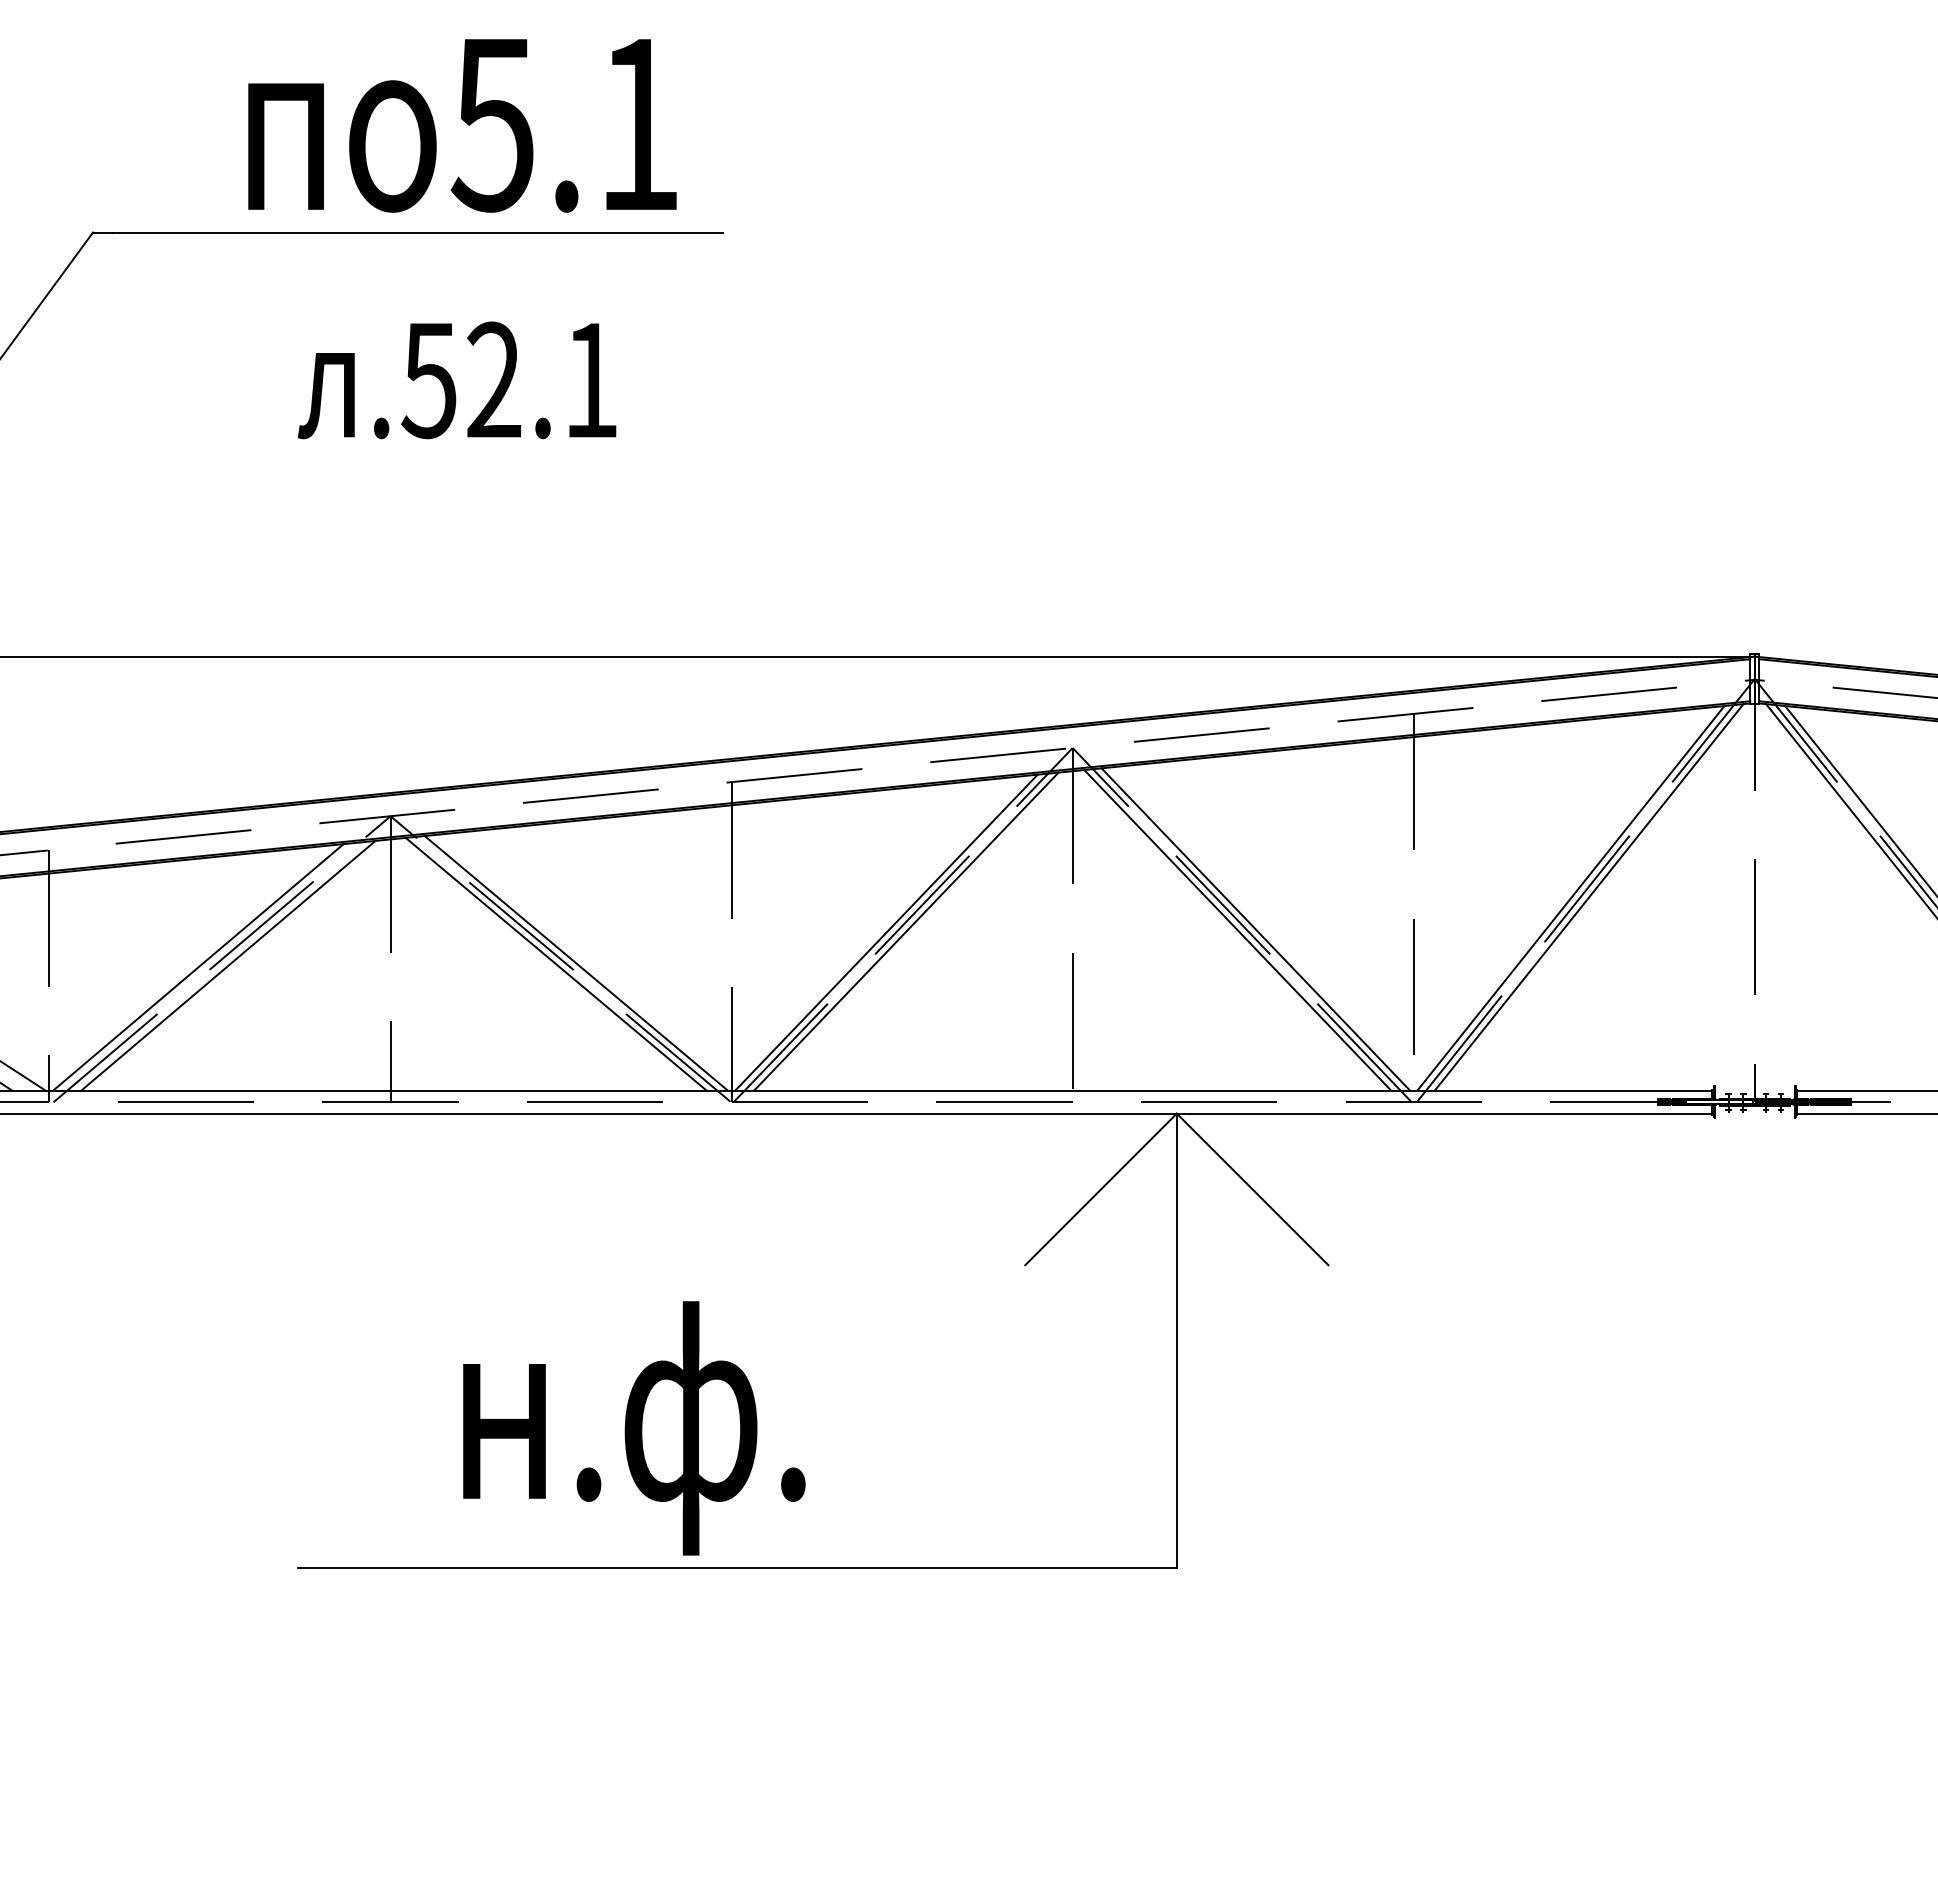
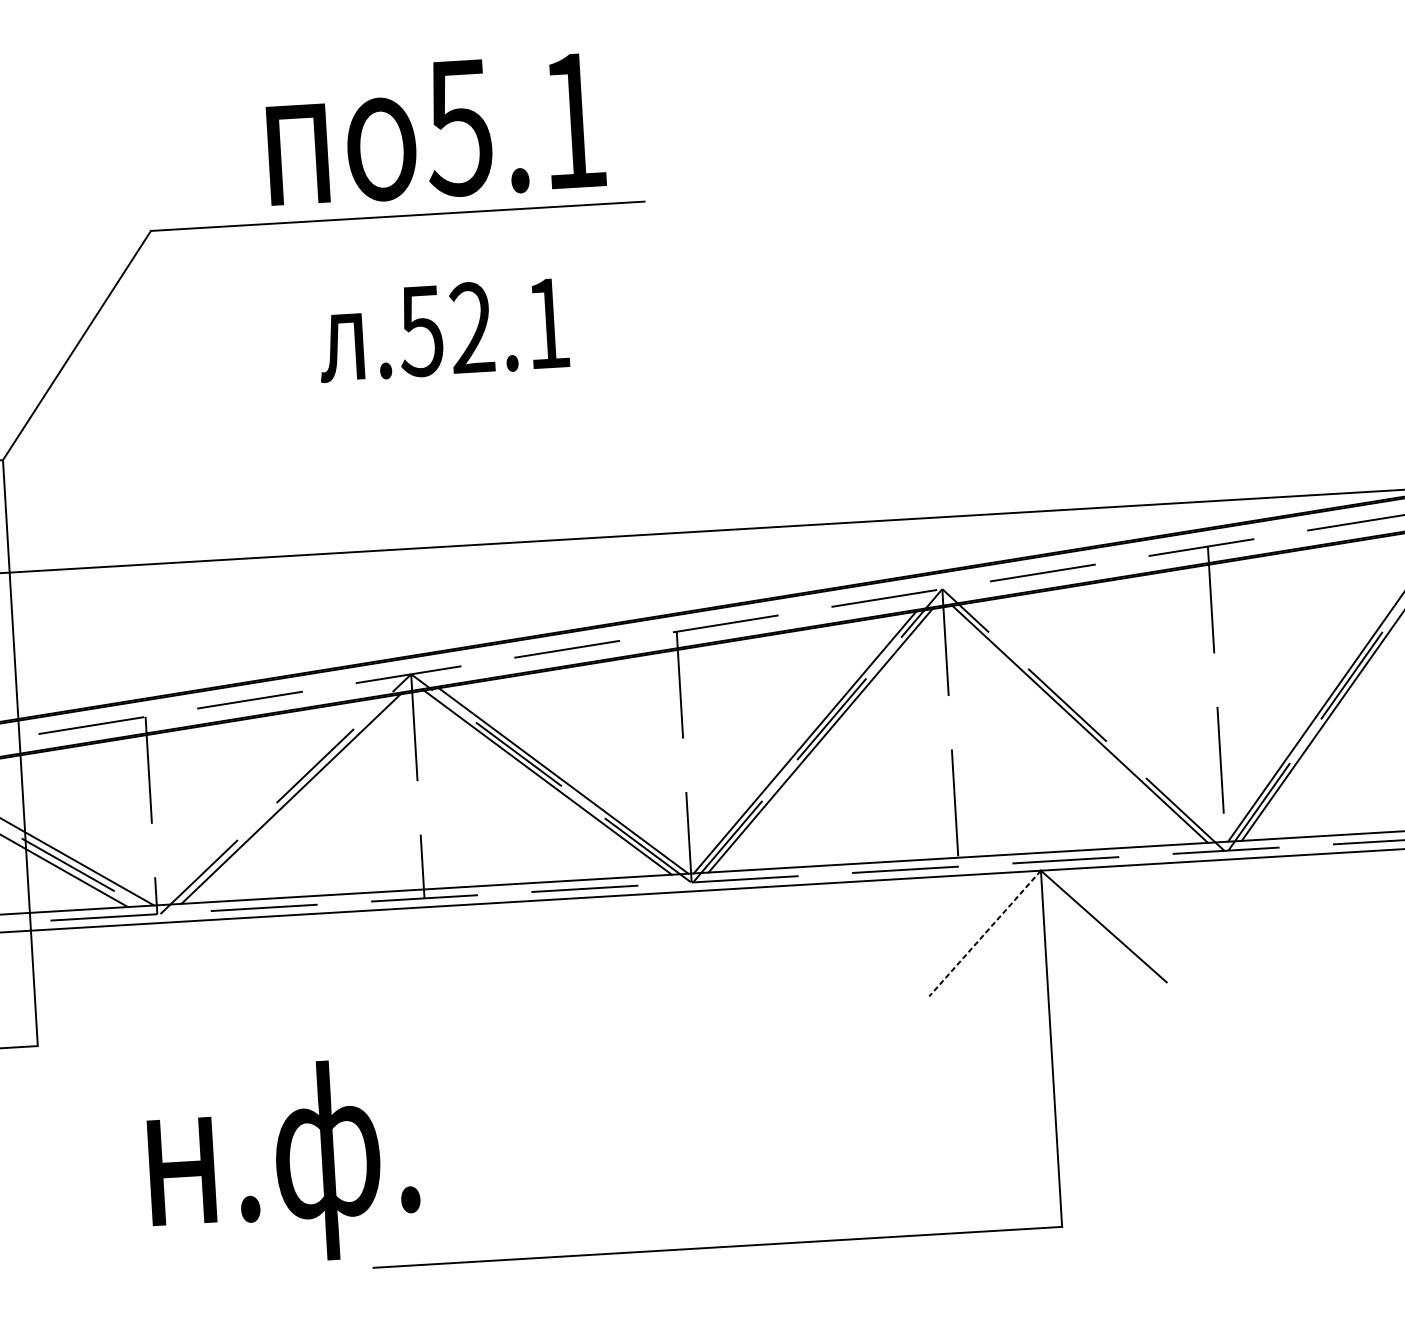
line: (1255, 929) -> (1094, 722), removed
line: (197, 967) -> (267, 801), removed
line: (1100, 1189) -> (984, 933), solid -> dashed
text: (634, 1428) -> (283, 1163), moved

